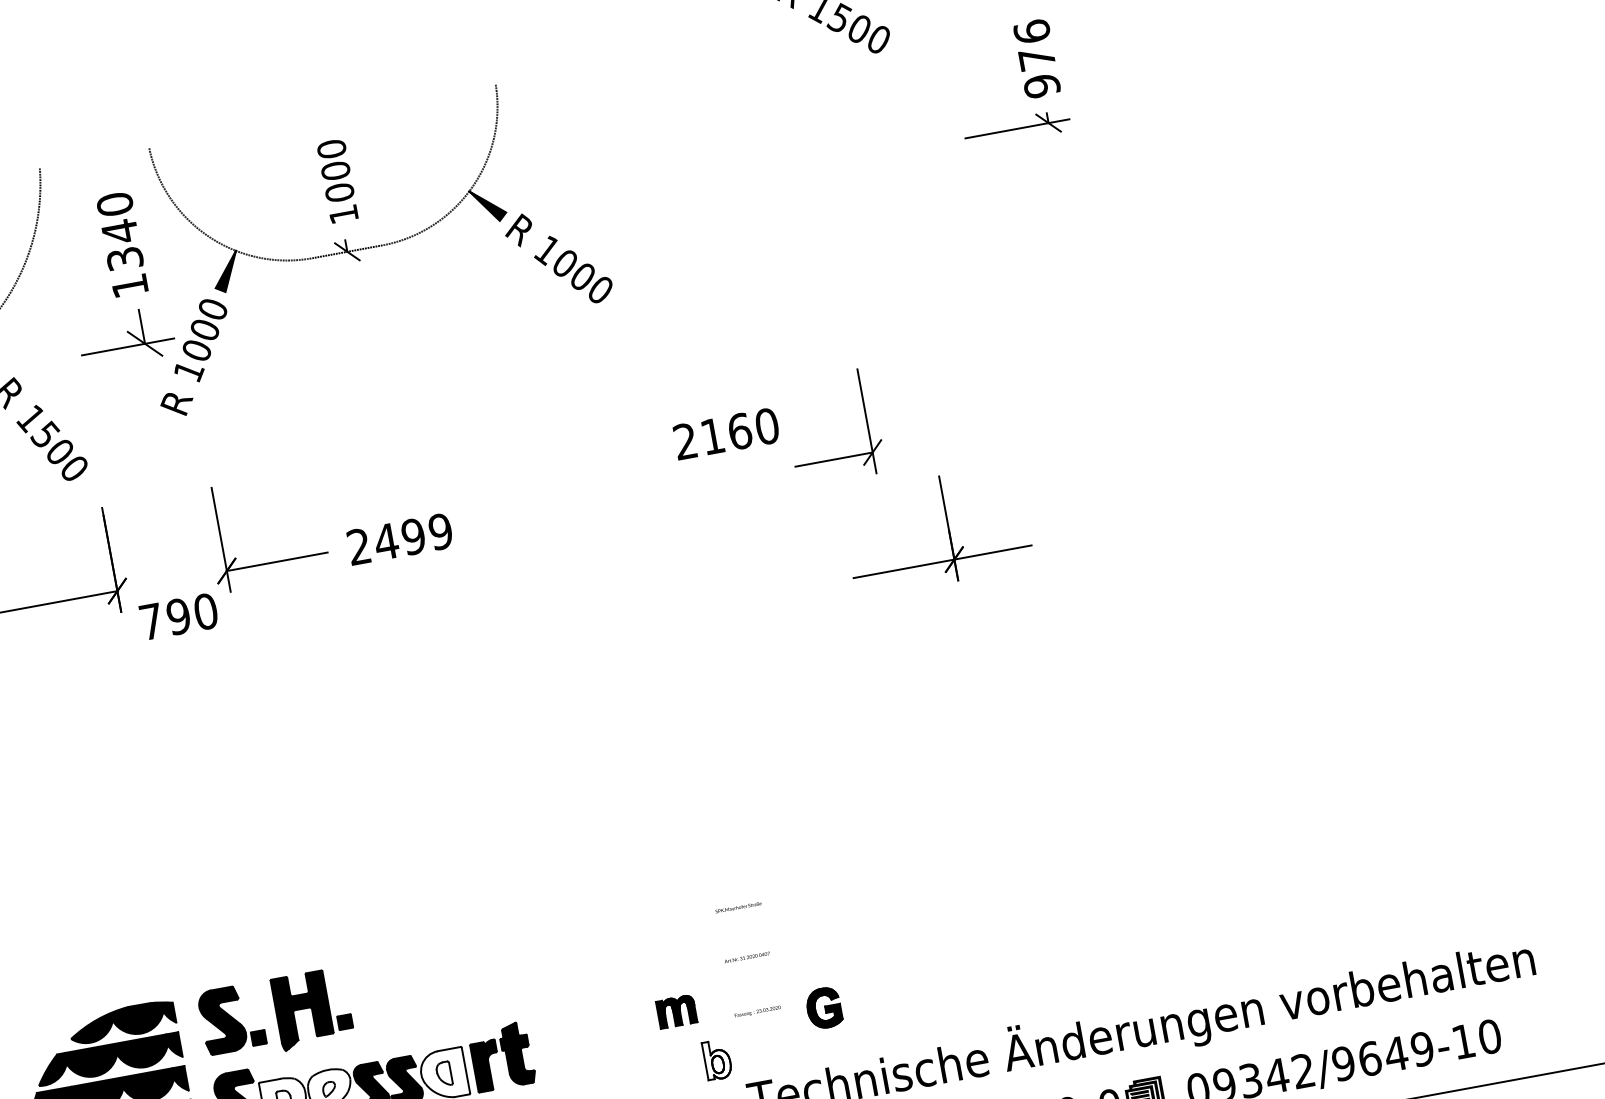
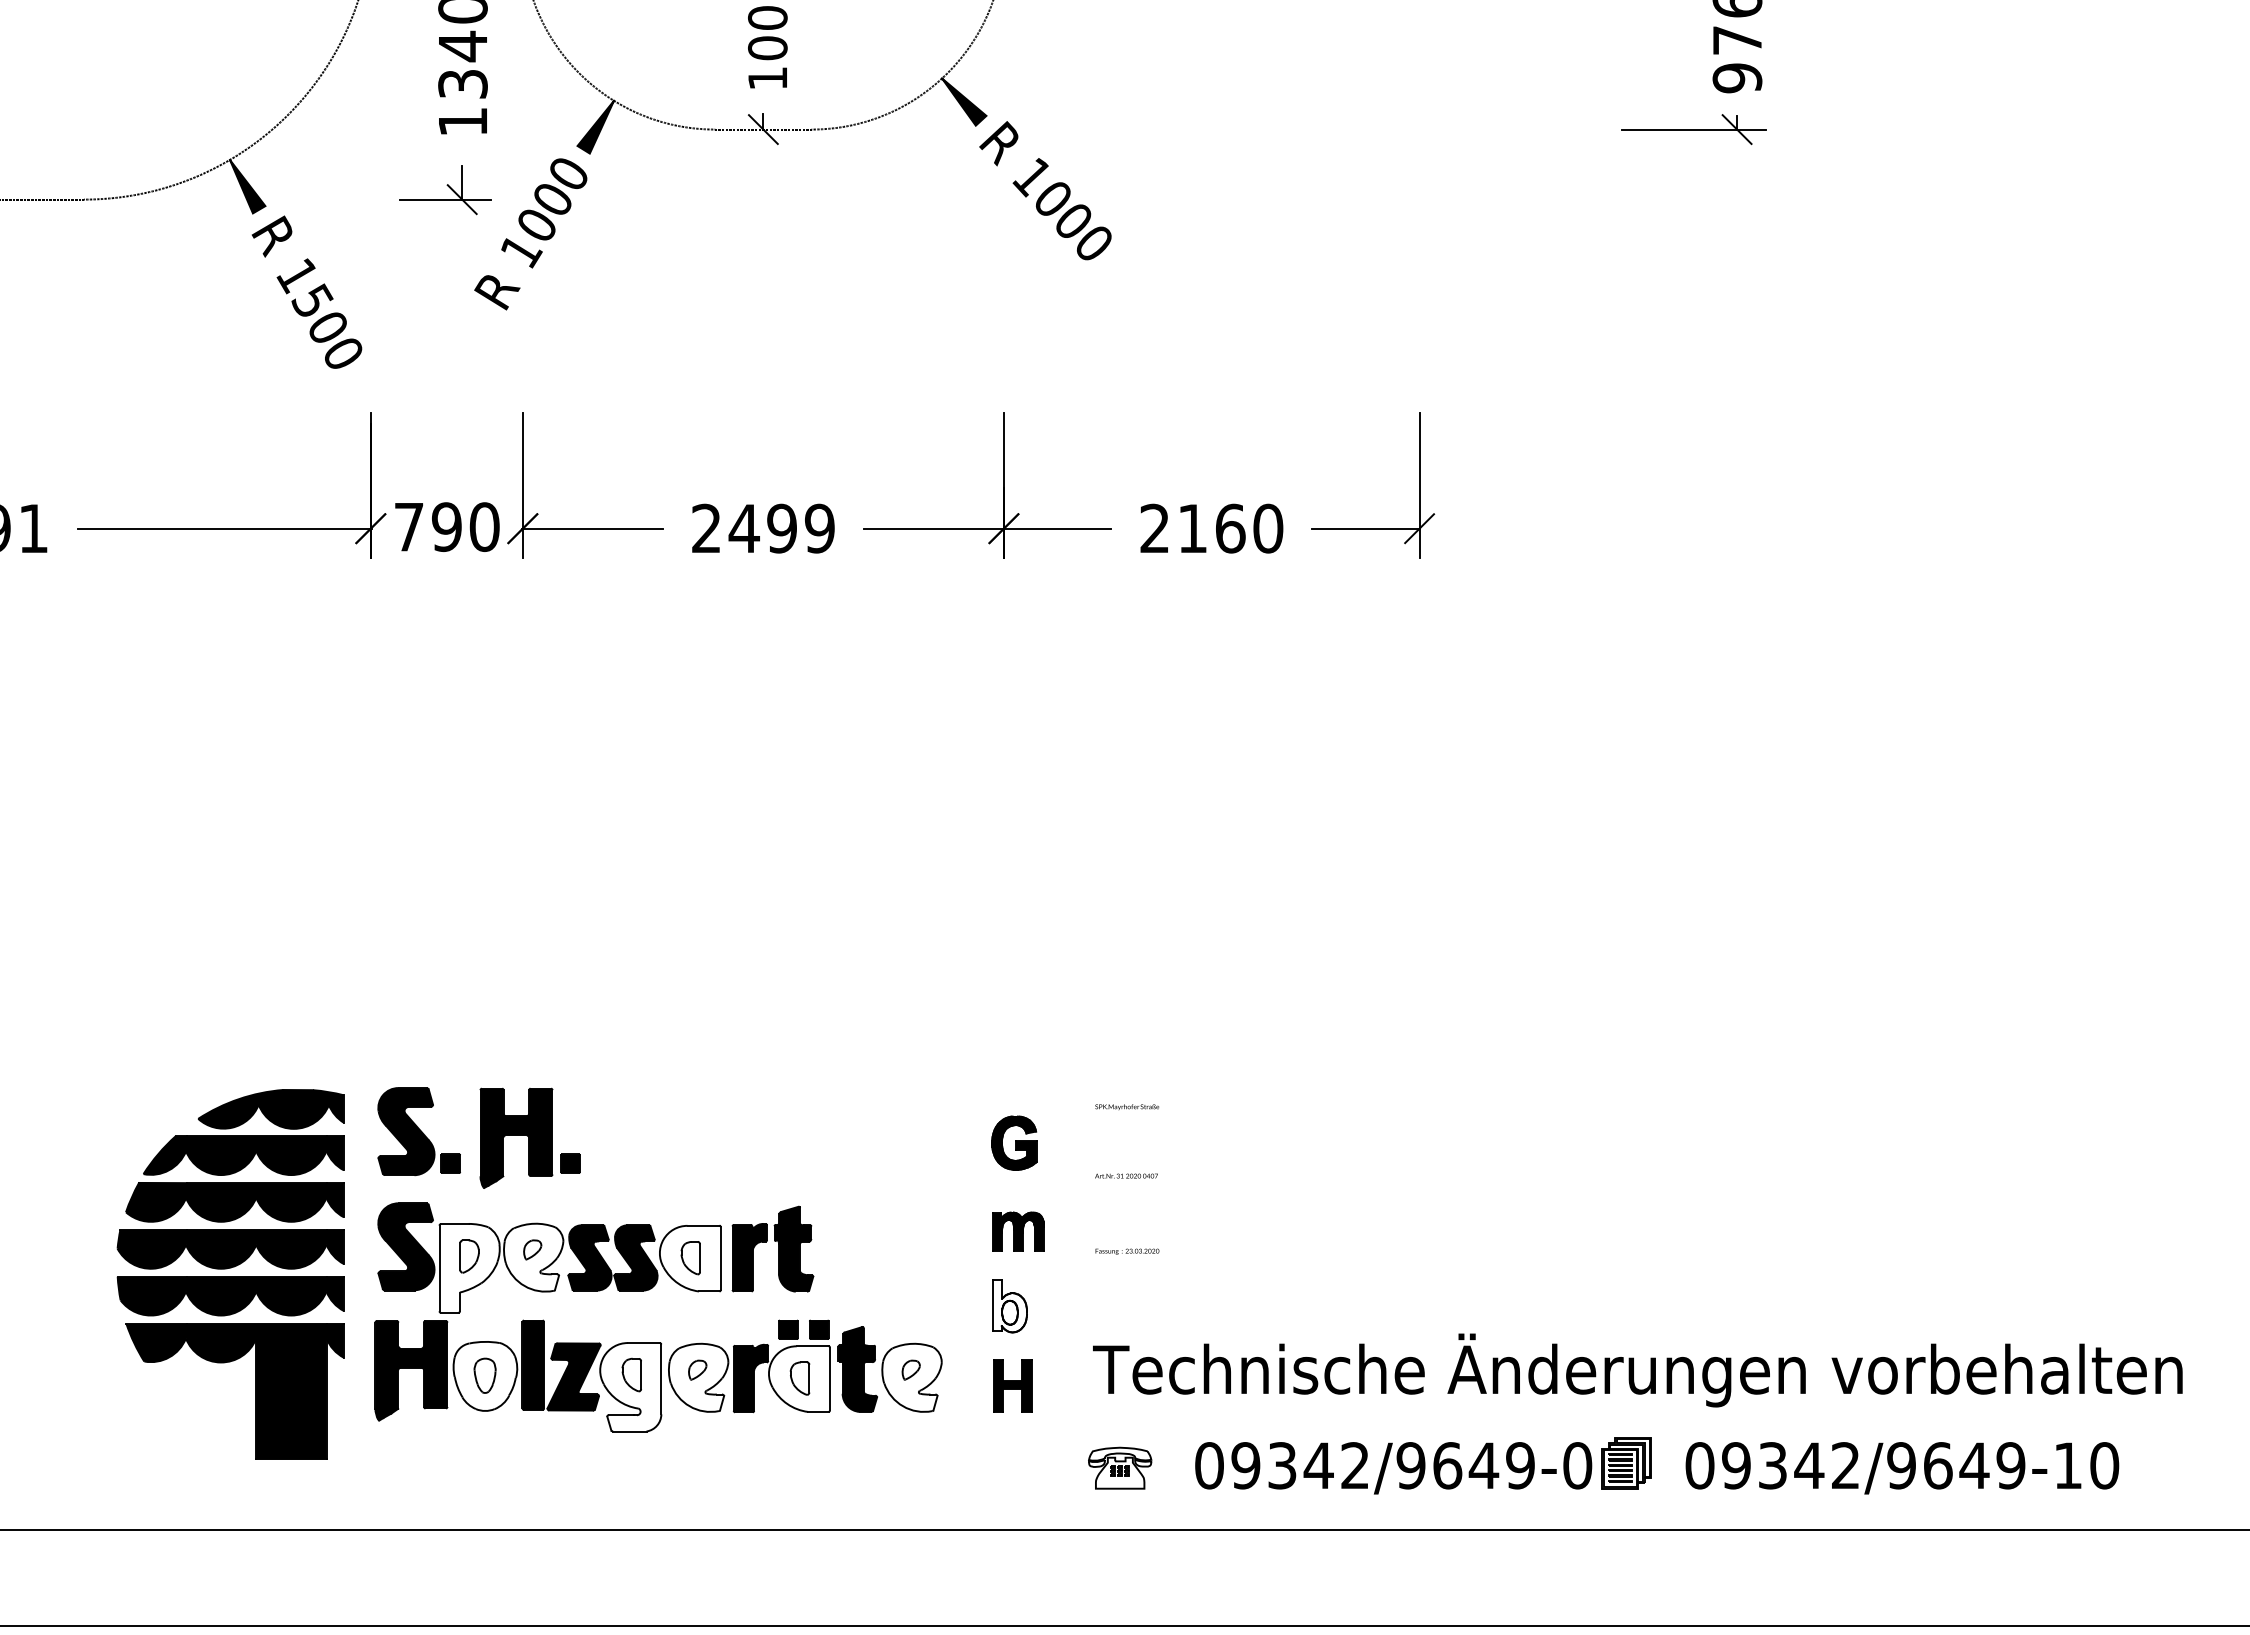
part: (126, 337) -> (445, 190), size x0.71
text: (726, 433) -> (1211, 528), moved
part: (948, 528) -> (1003, 485), moved
text: (179, 616) -> (447, 526), moved
part: (824, 1007) -> (1014, 1142), moved
part: (716, 1060) -> (1009, 1306), moved

